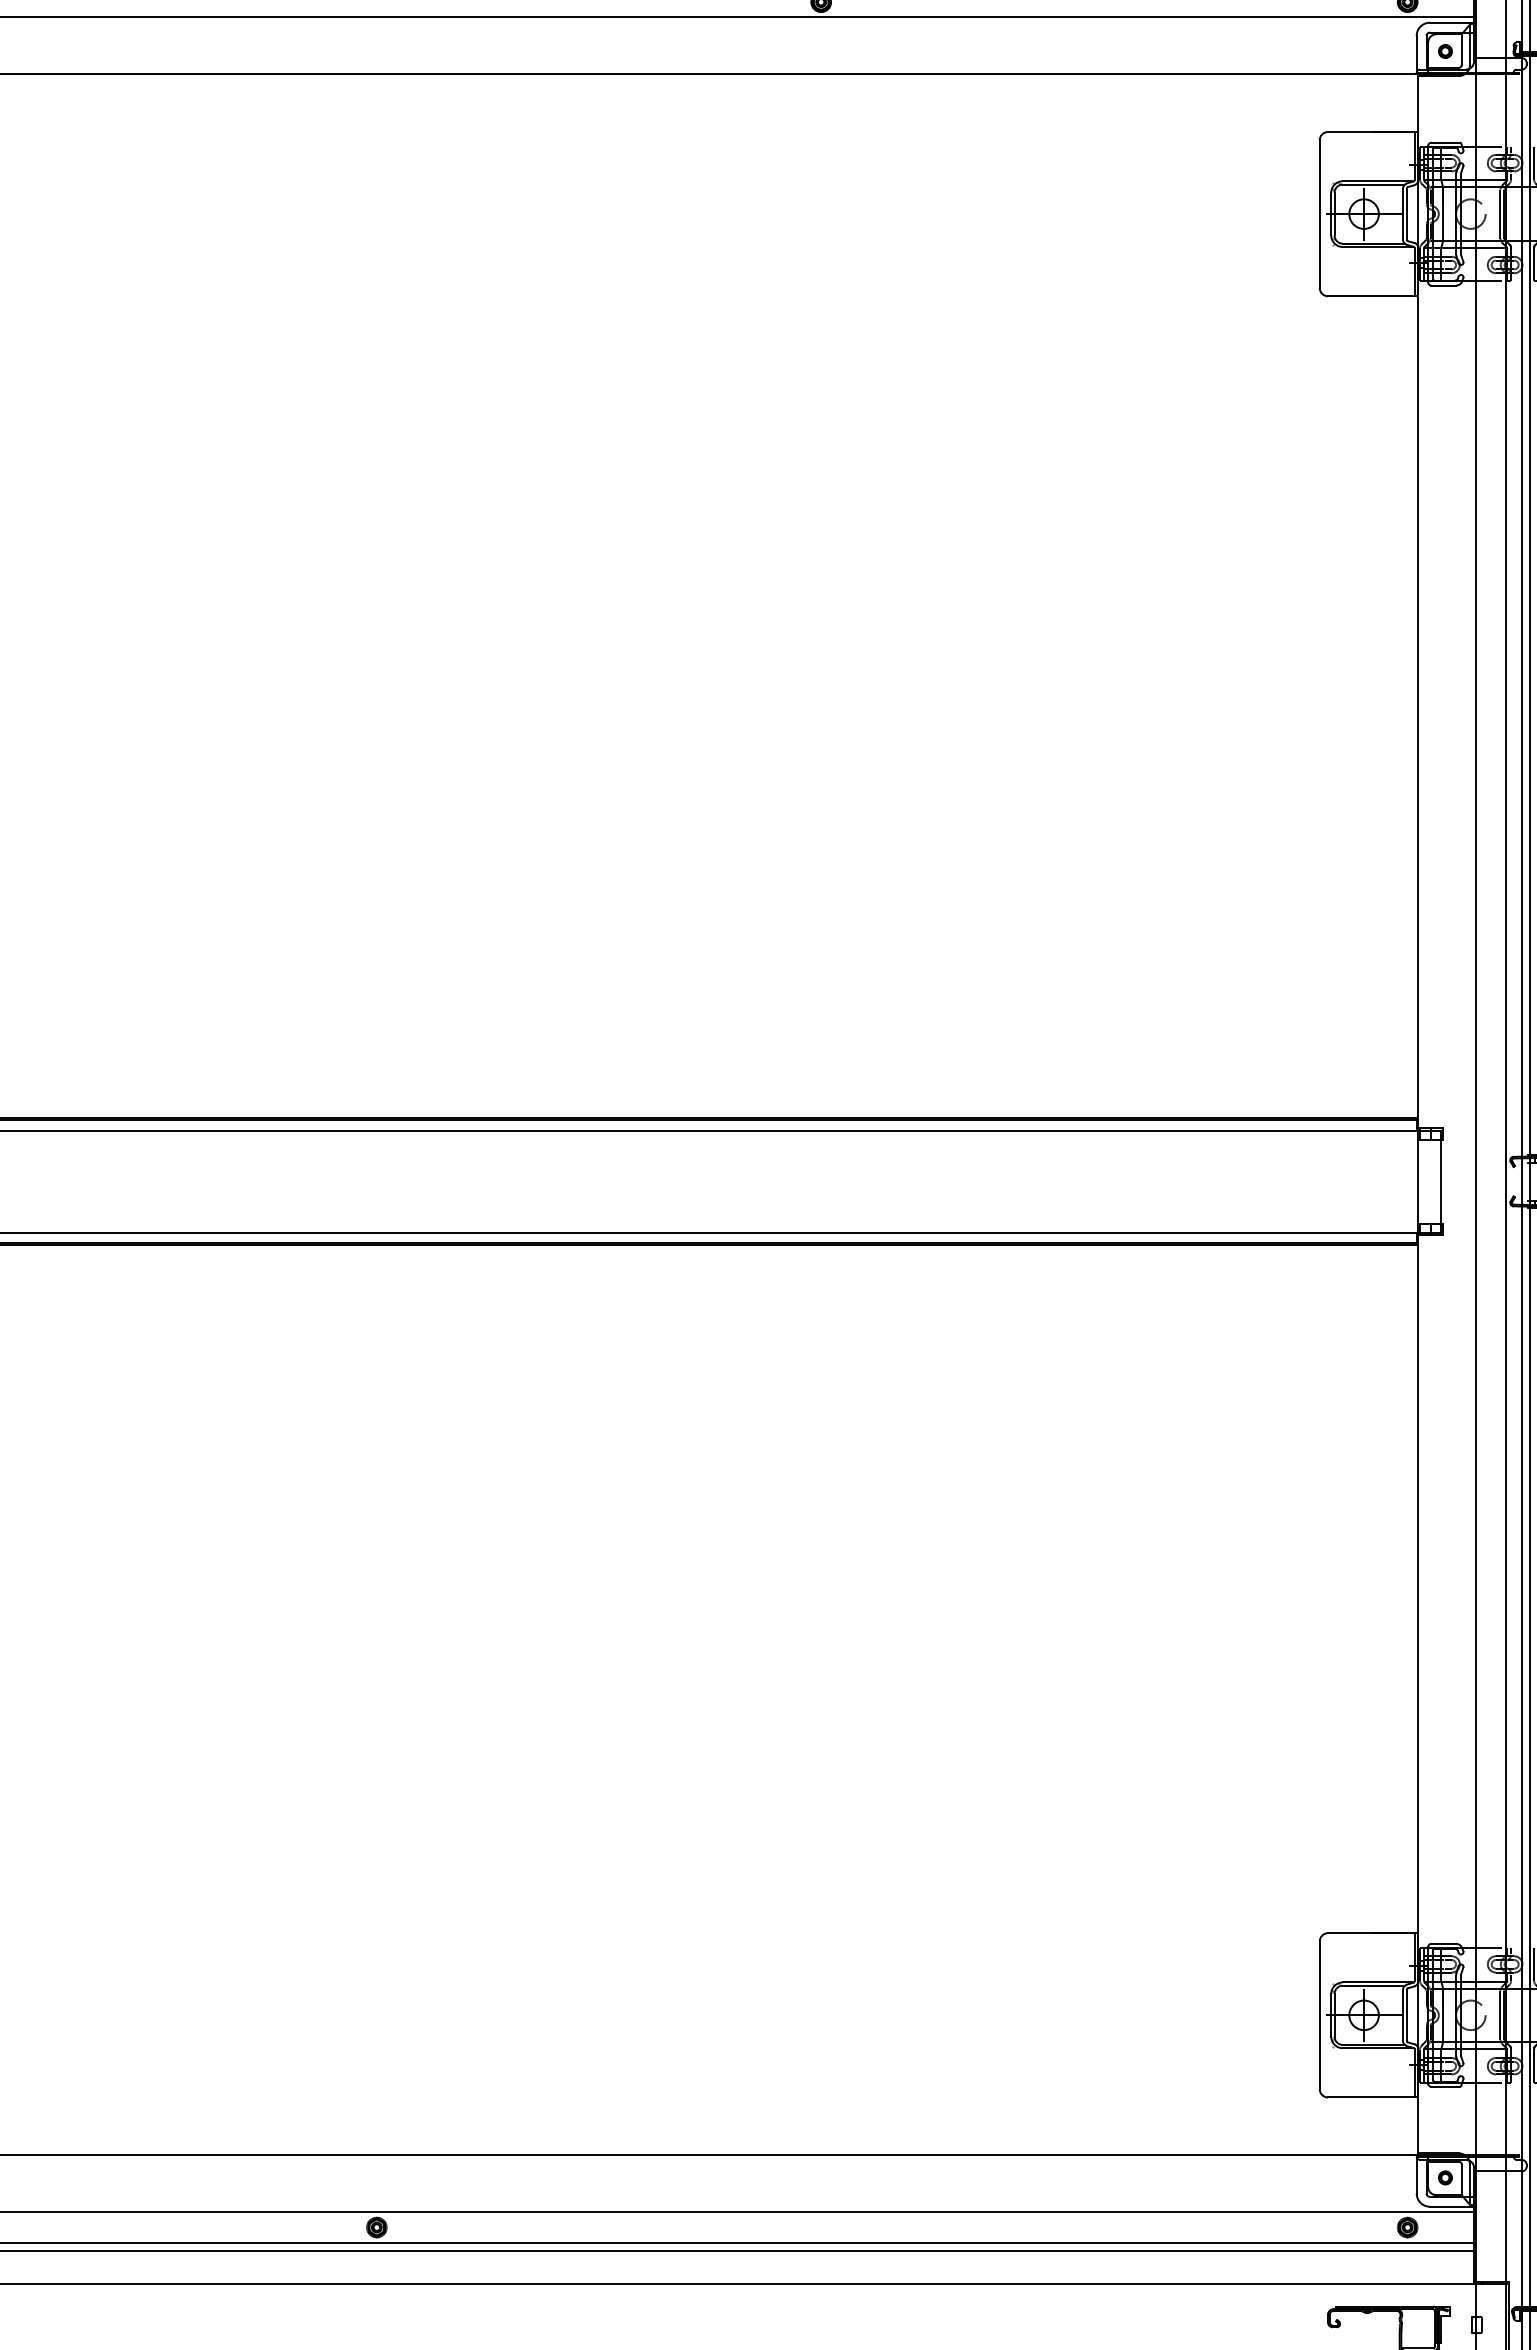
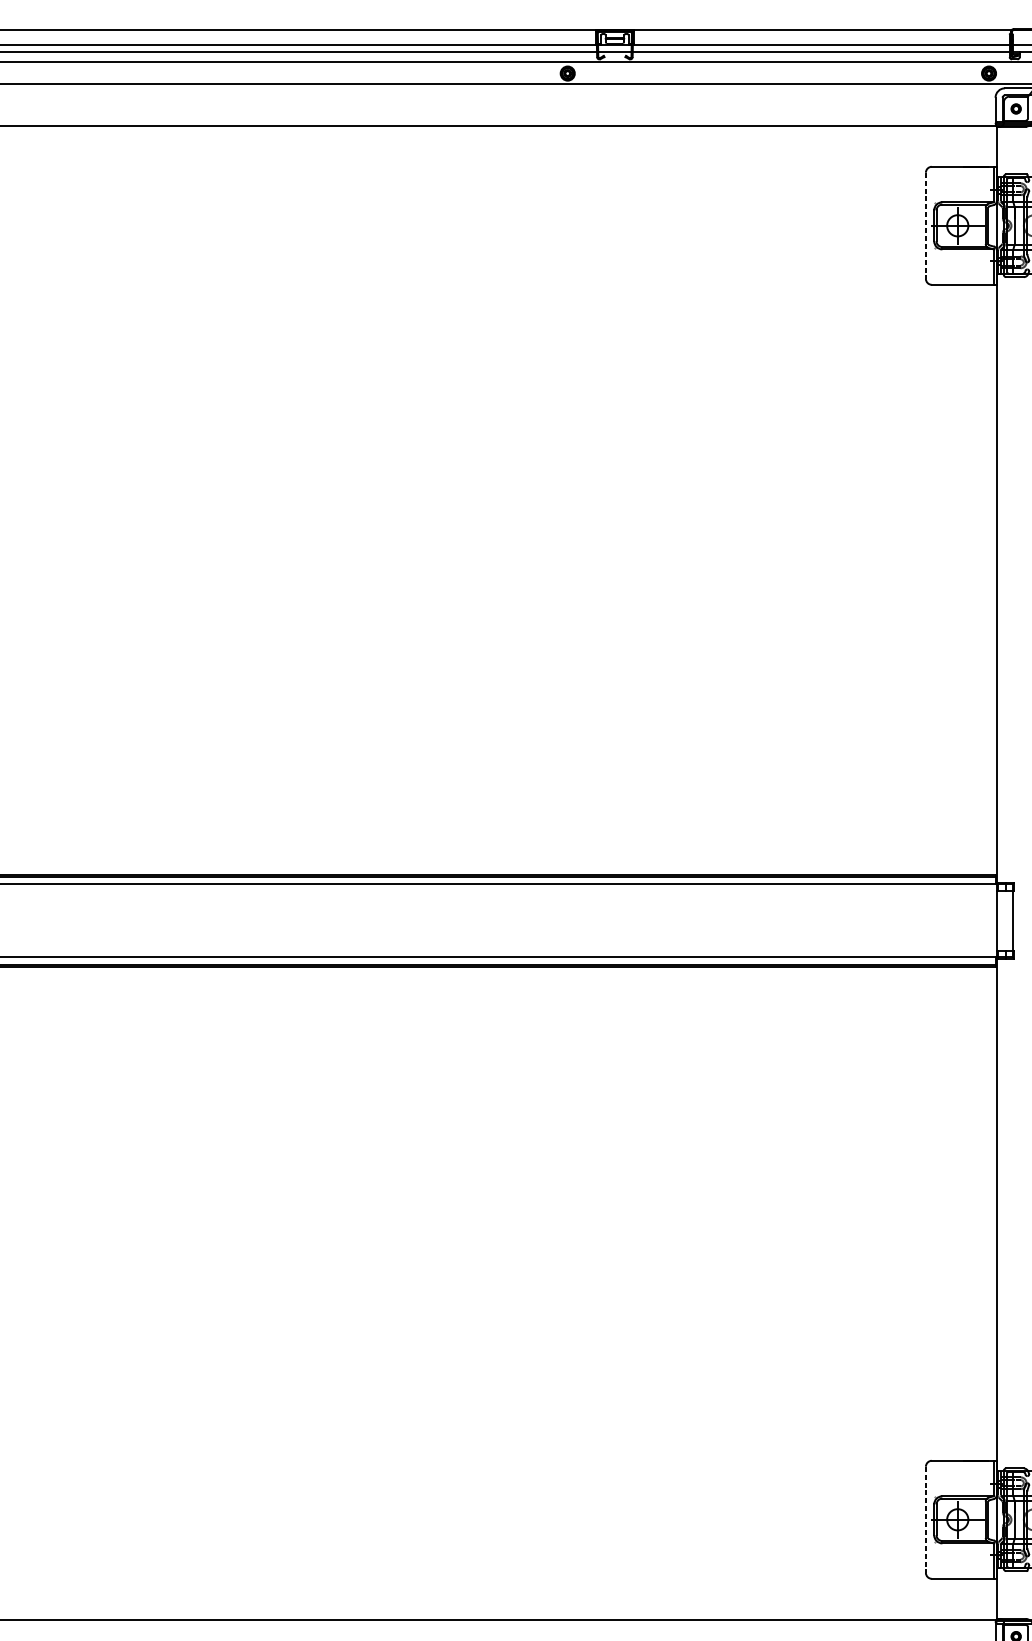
line: (1319, 214) -> (925, 226), solid -> dashed
line: (1319, 2015) -> (925, 1519), solid -> dashed

